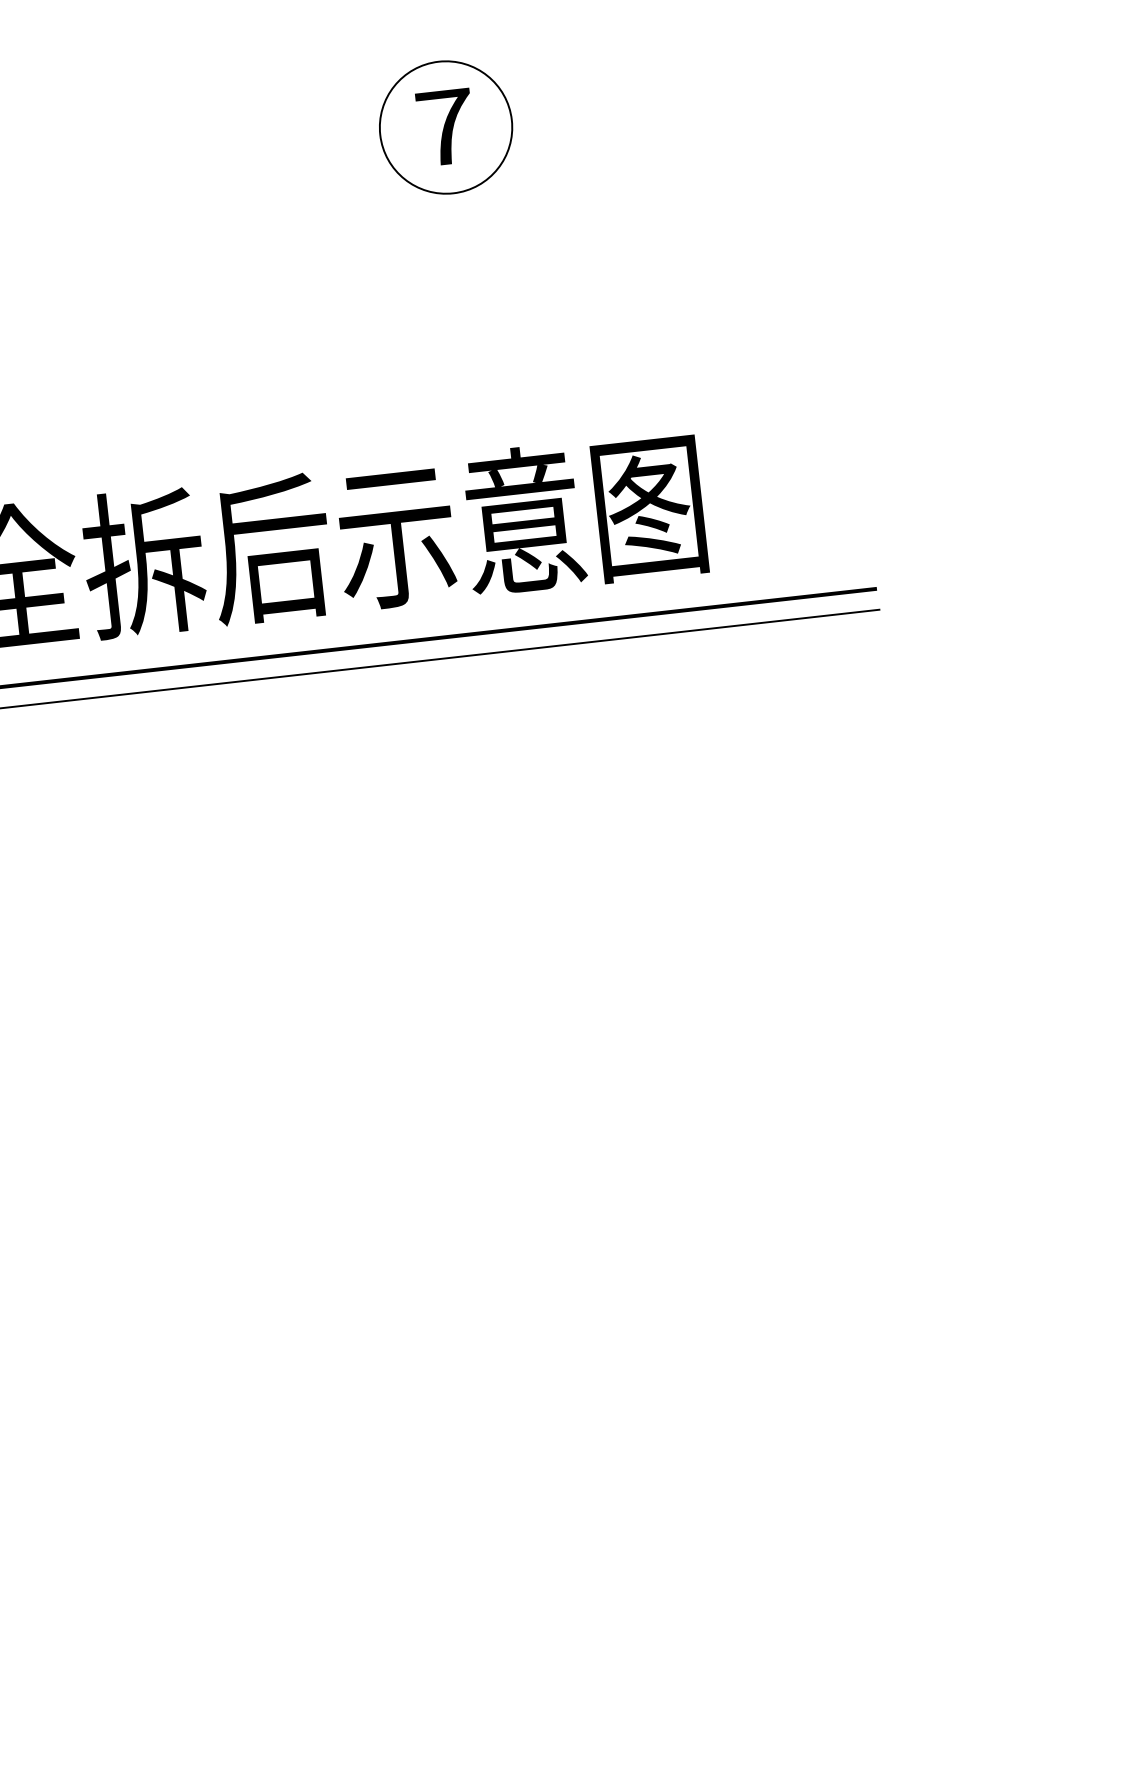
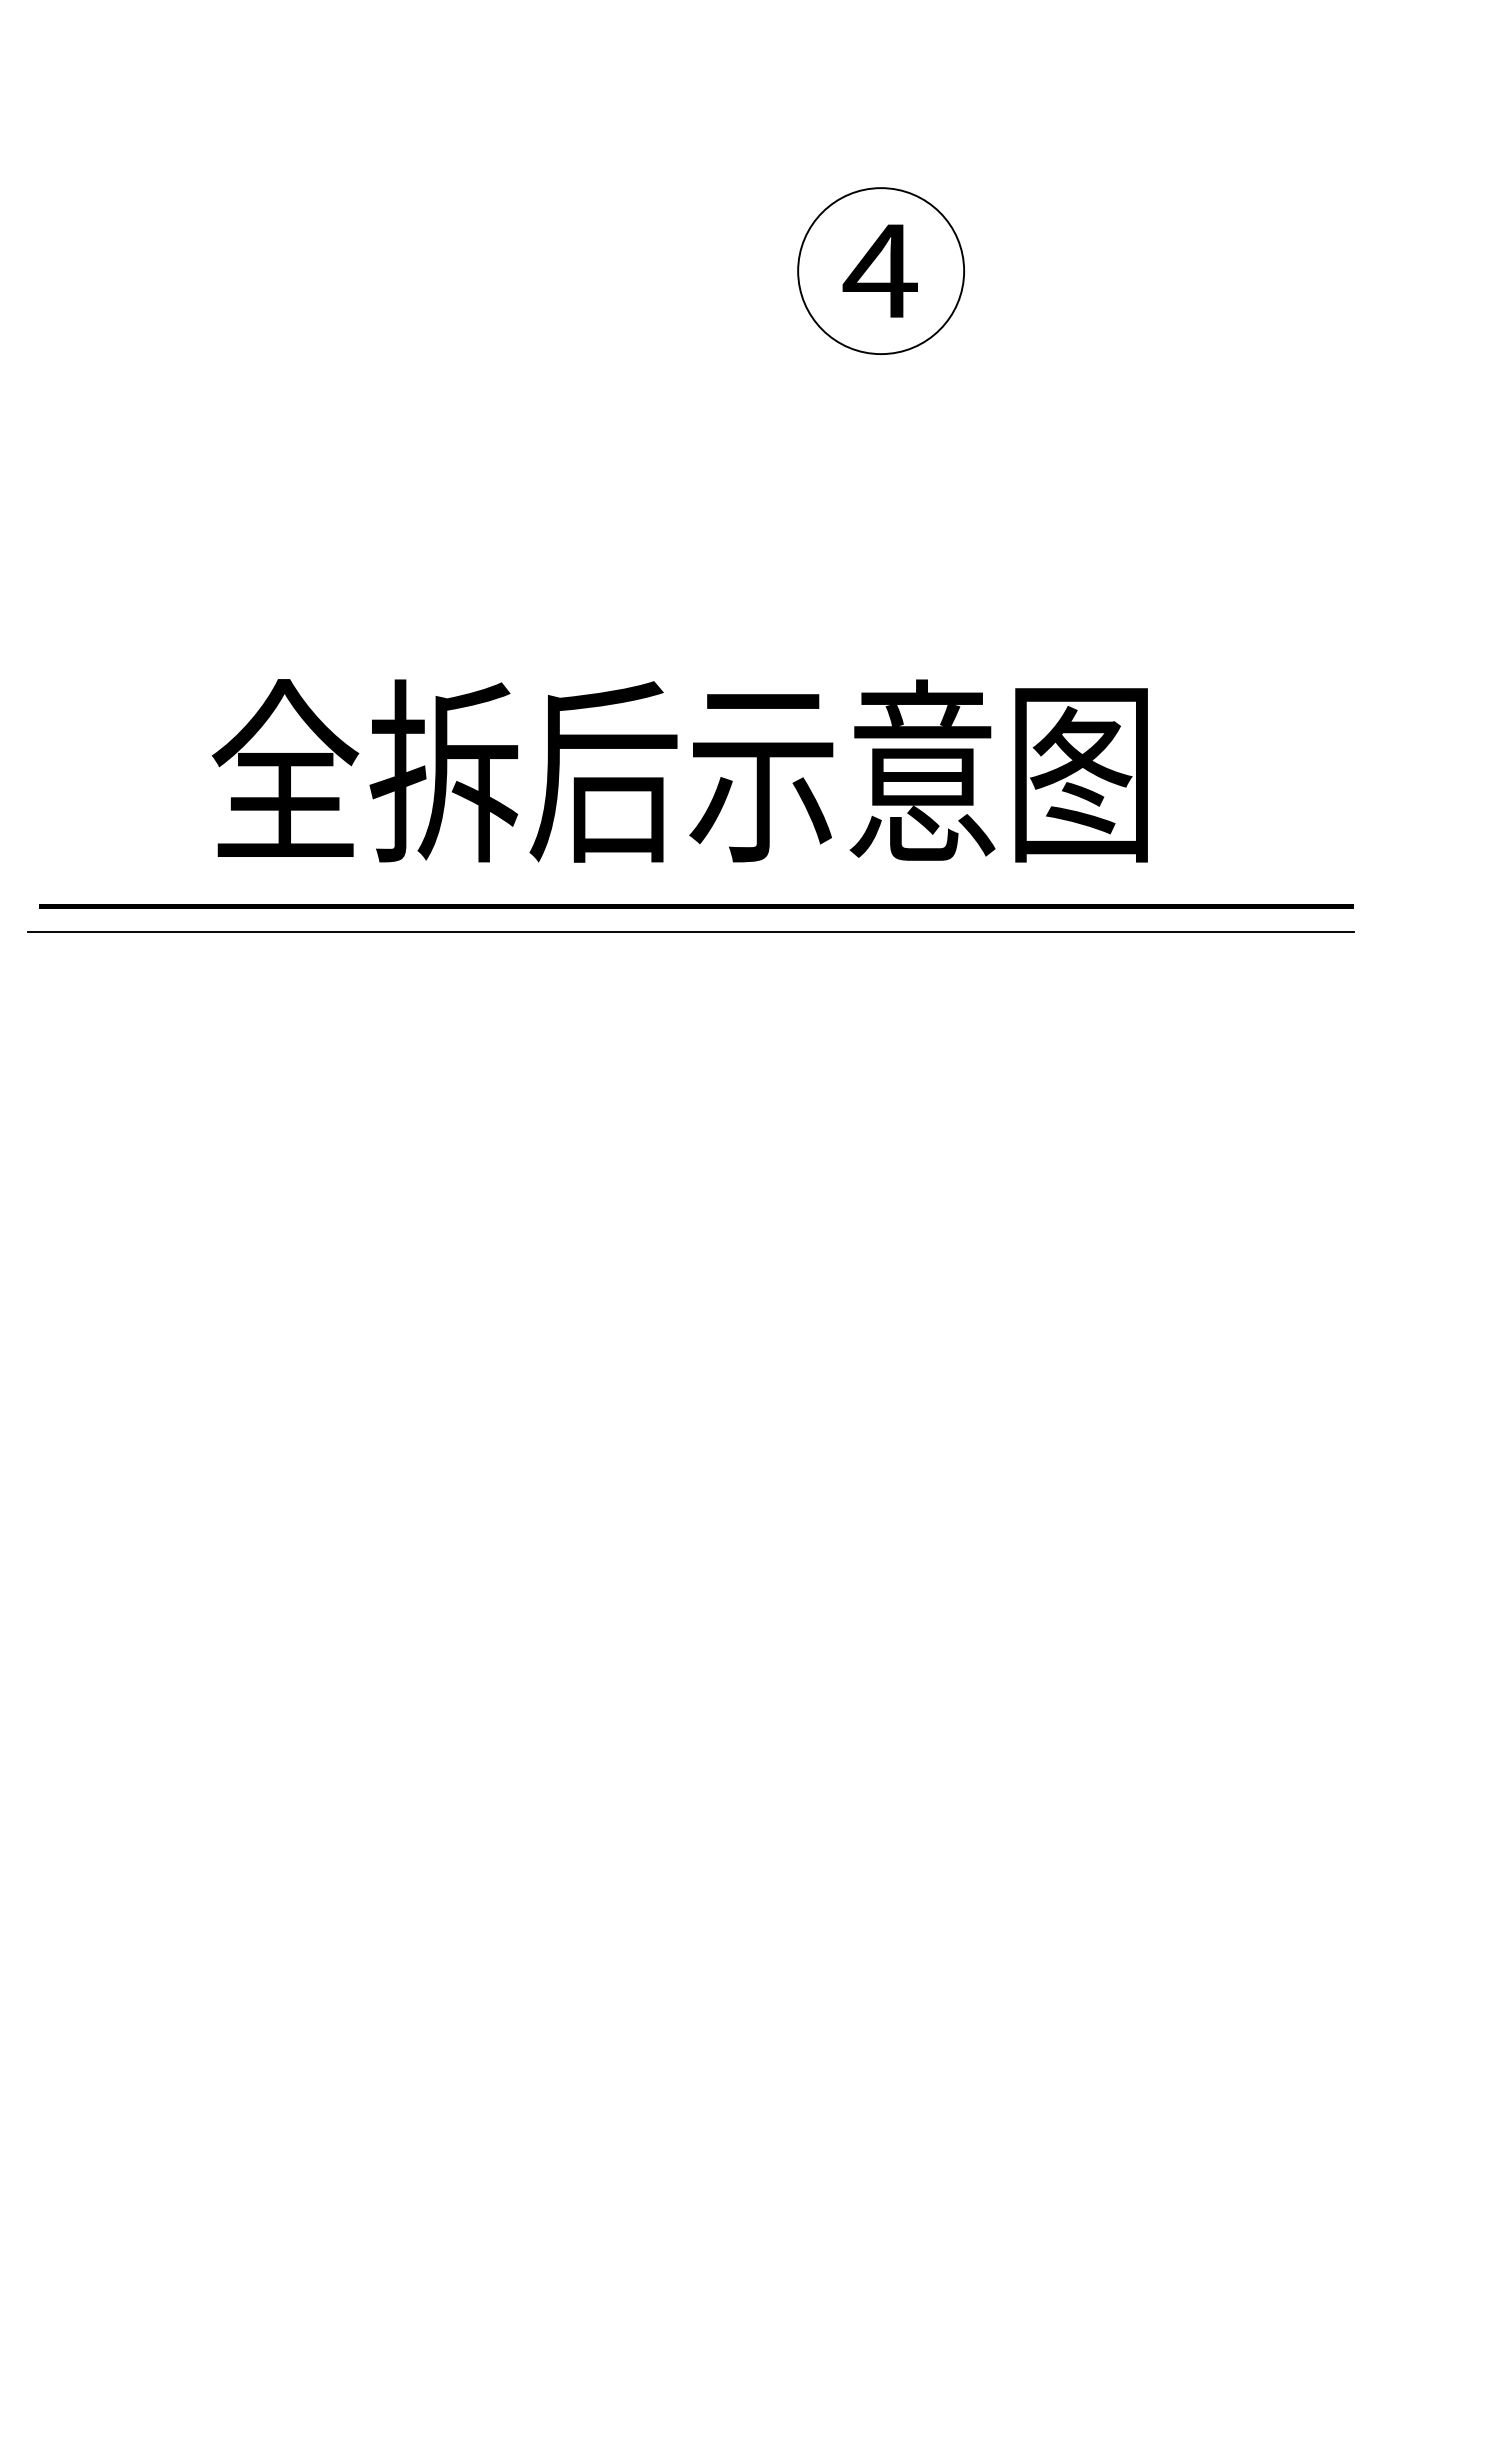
text: (444, 127) -> (879, 270), 7 -> 4

